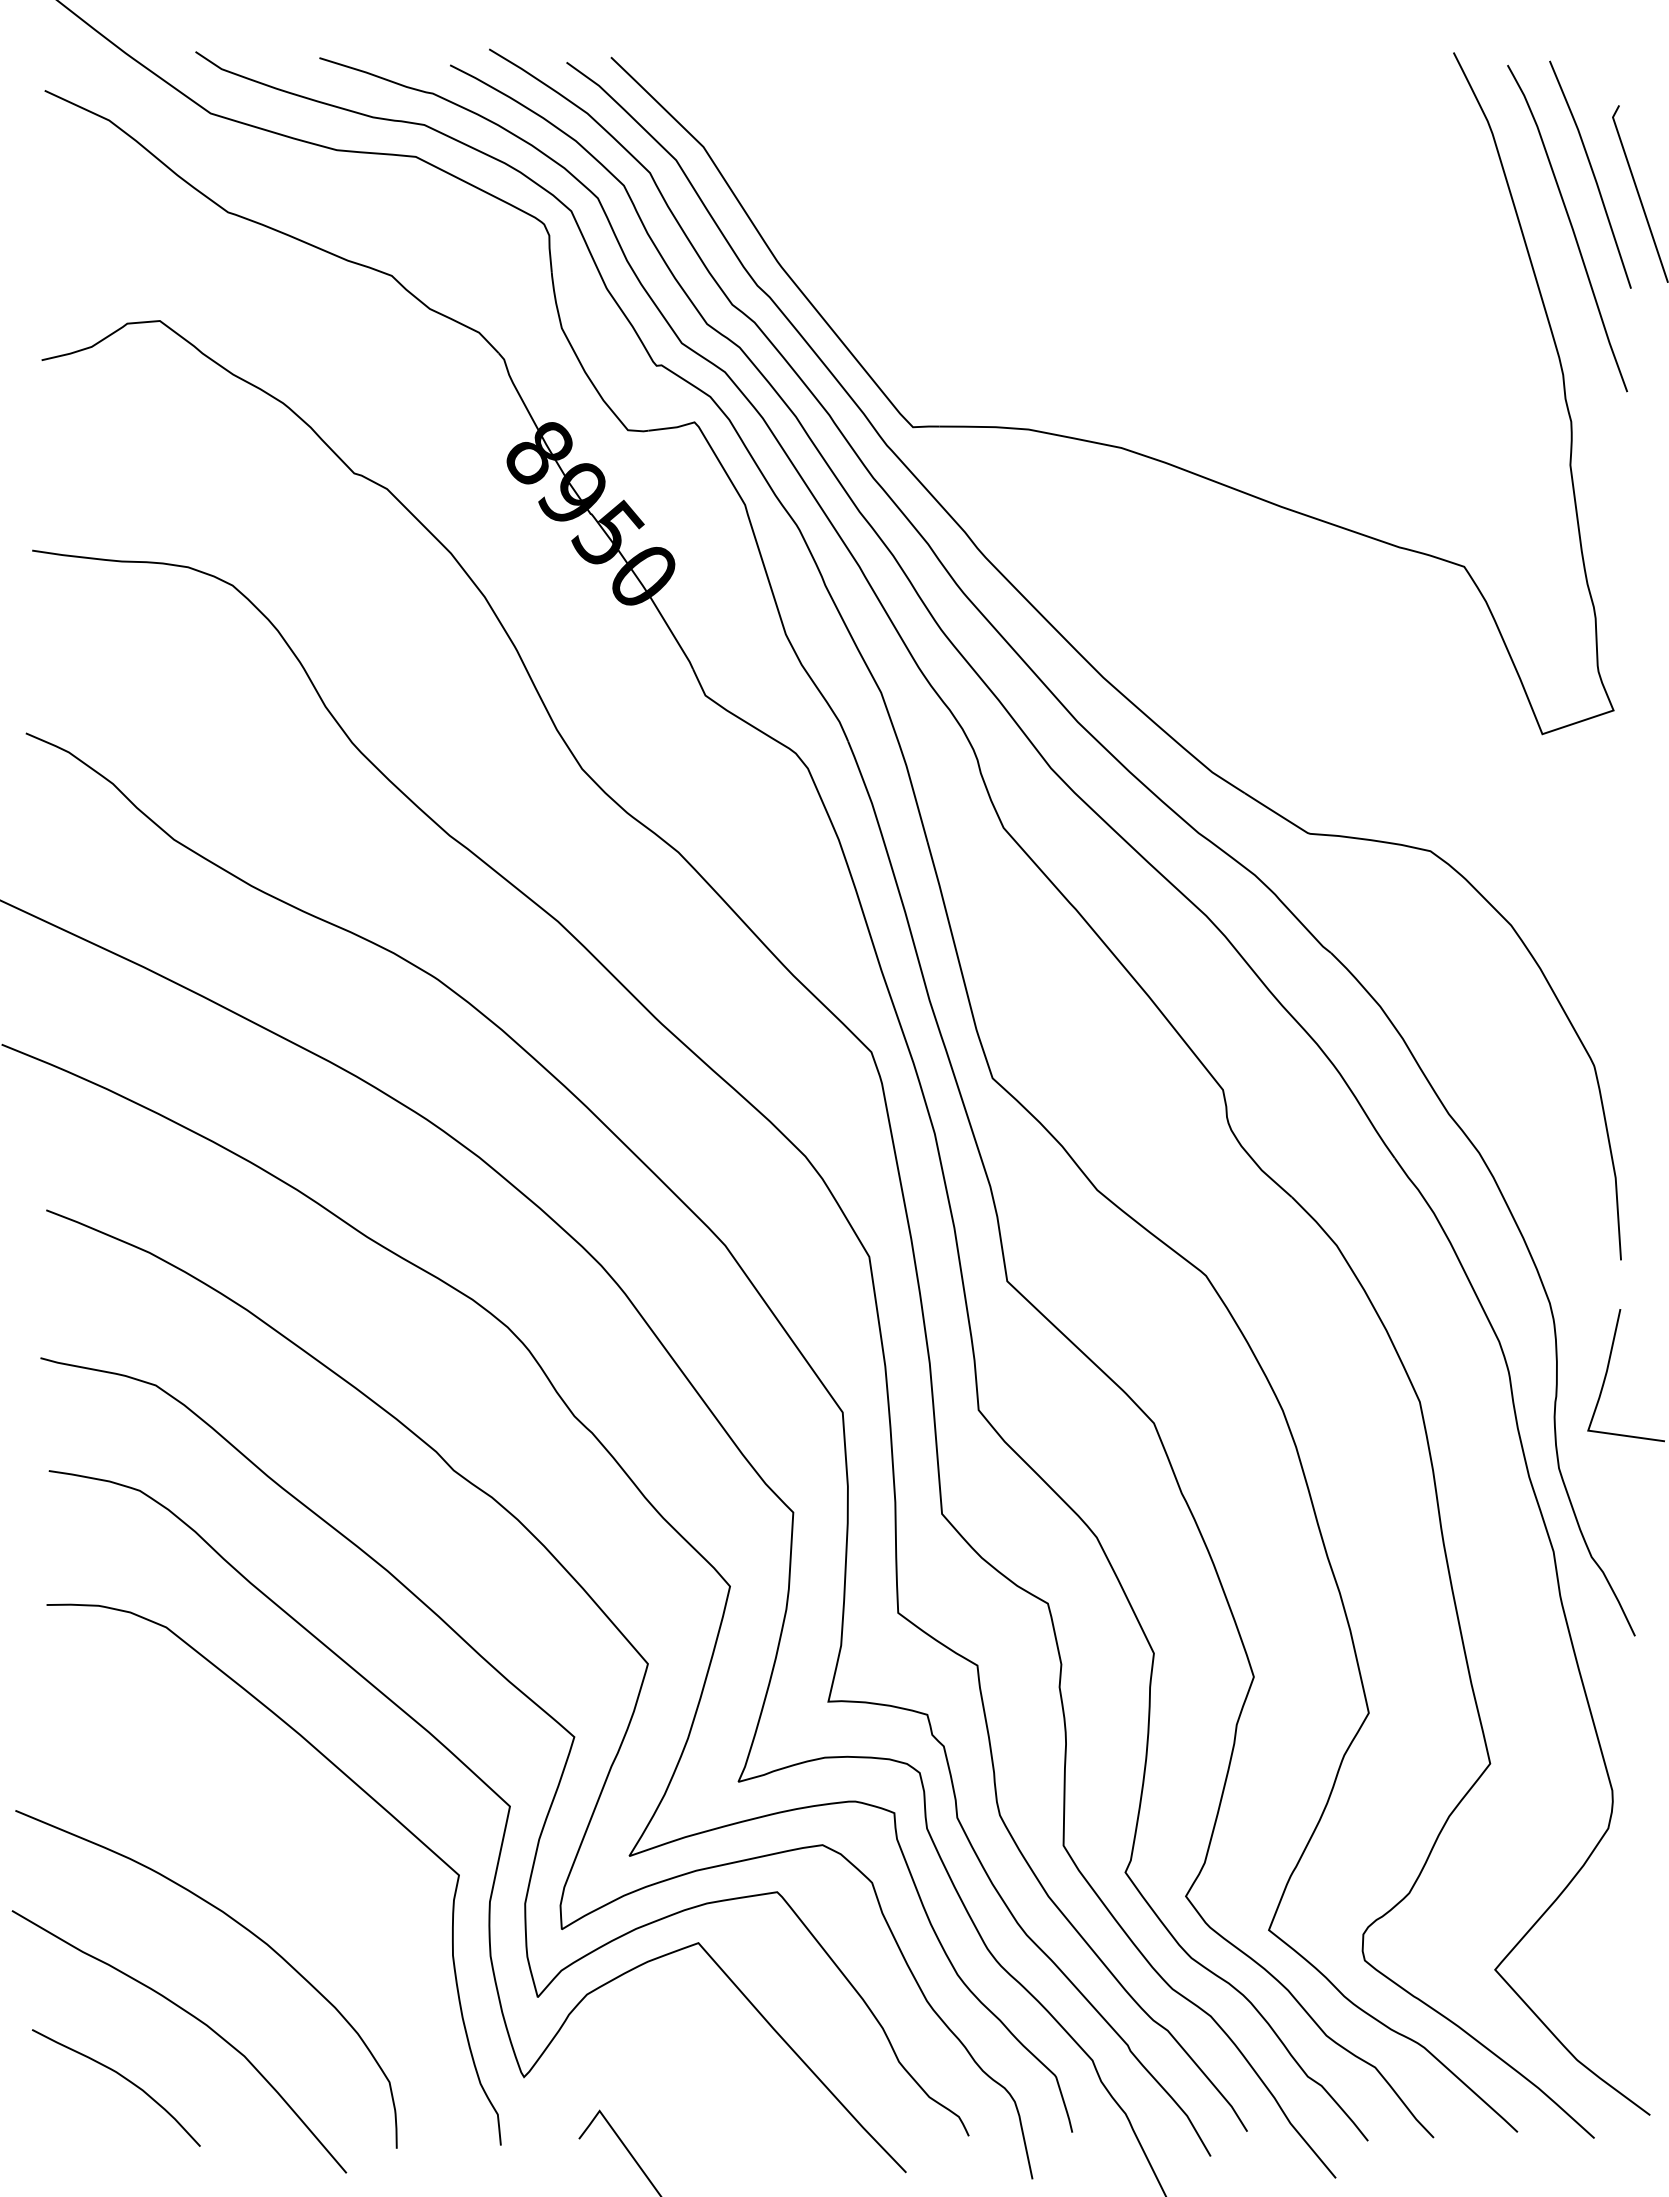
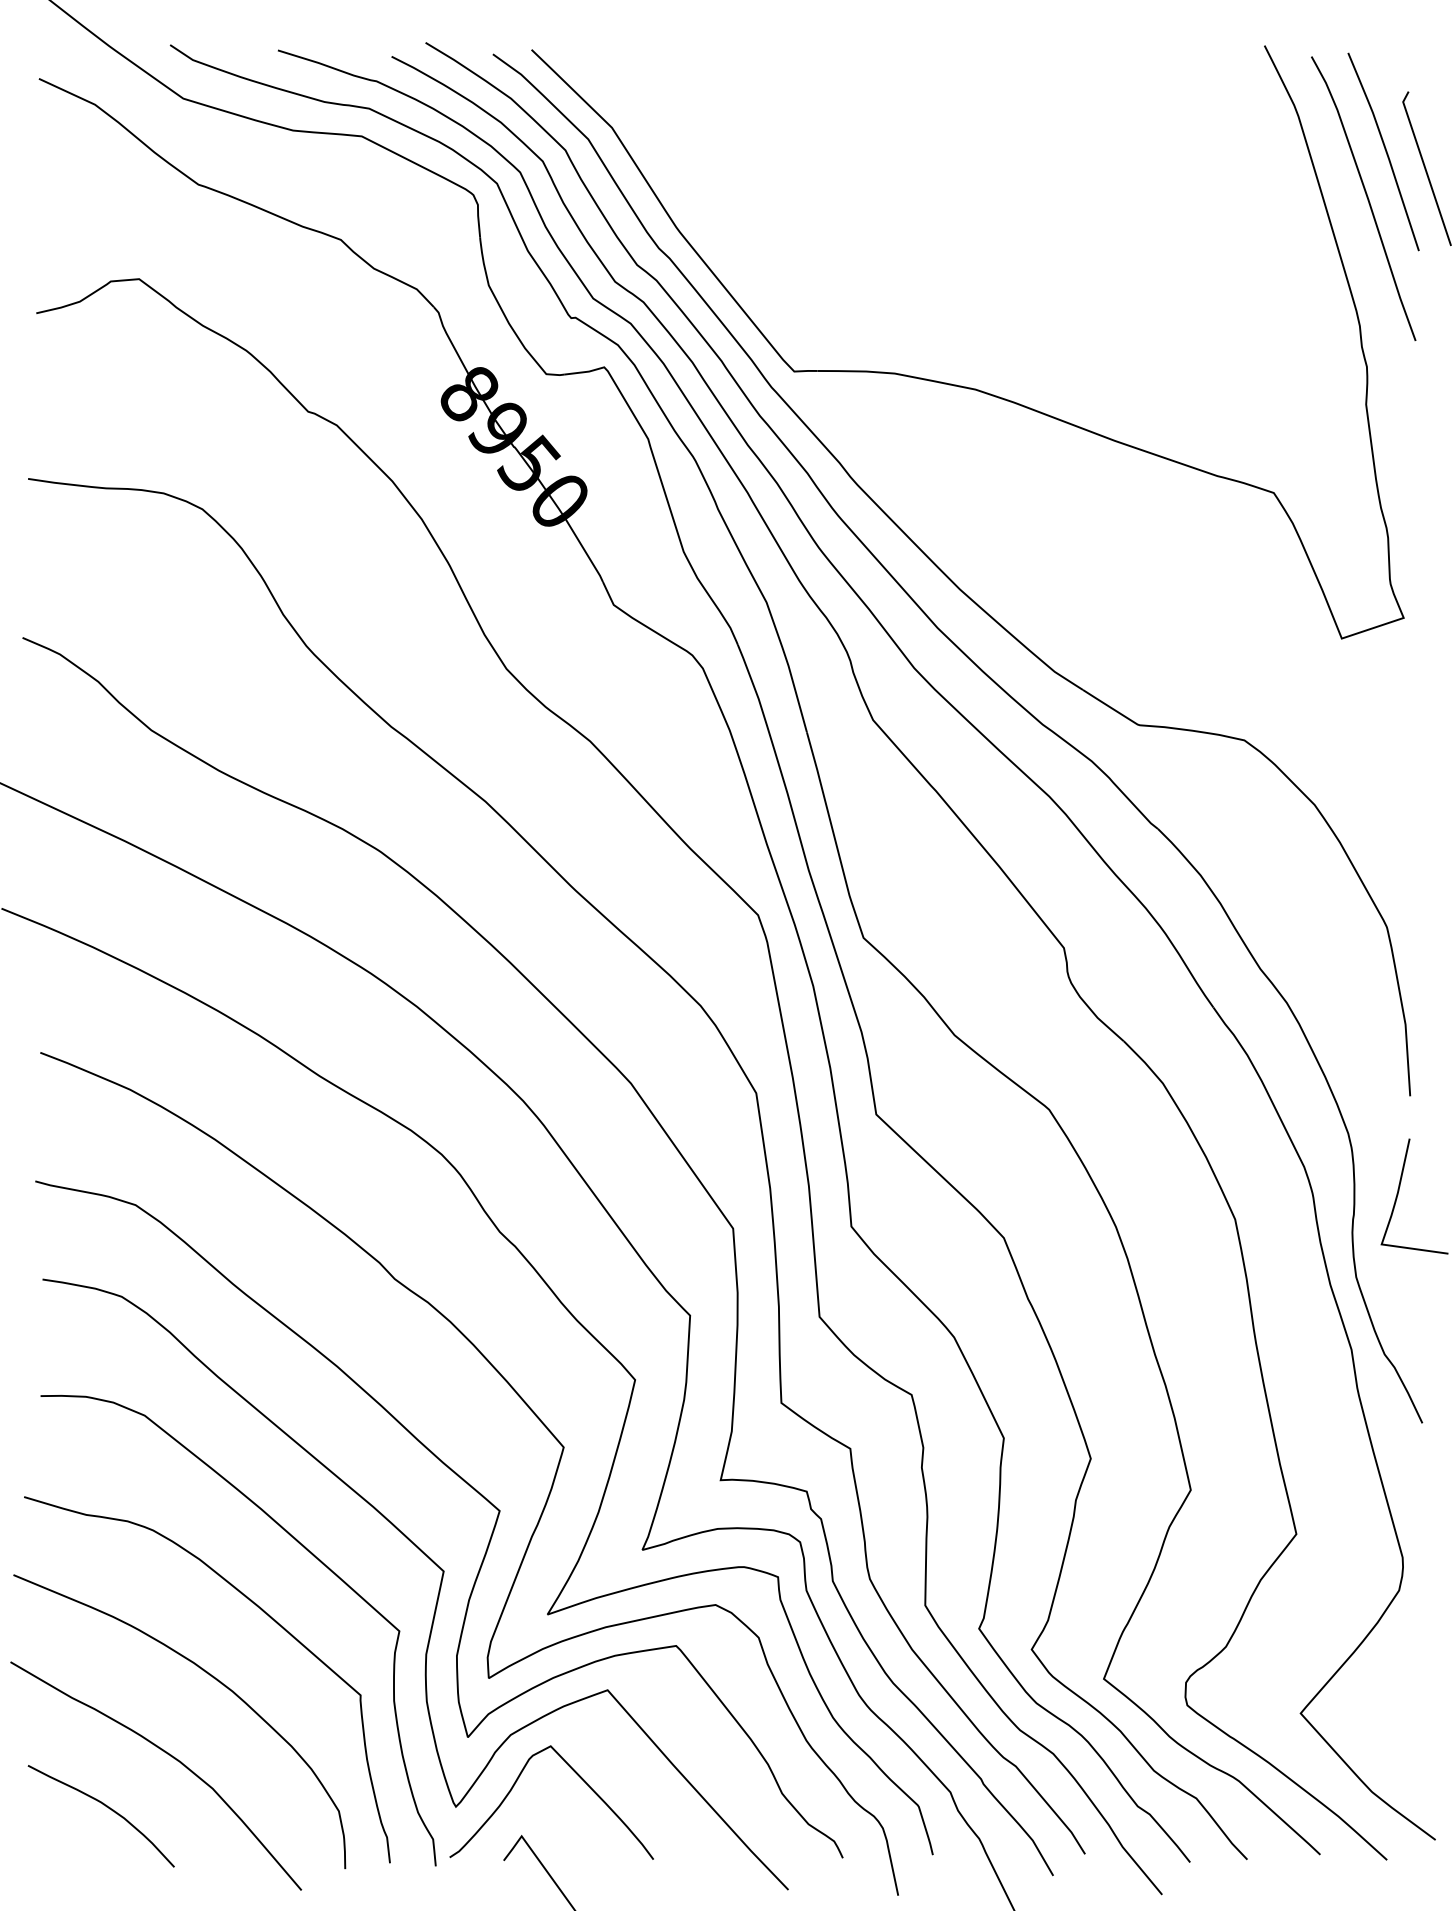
curve: (301, 1852) -> (262, 1611), added
curve: (664, 2041) -> (578, 1775), added

